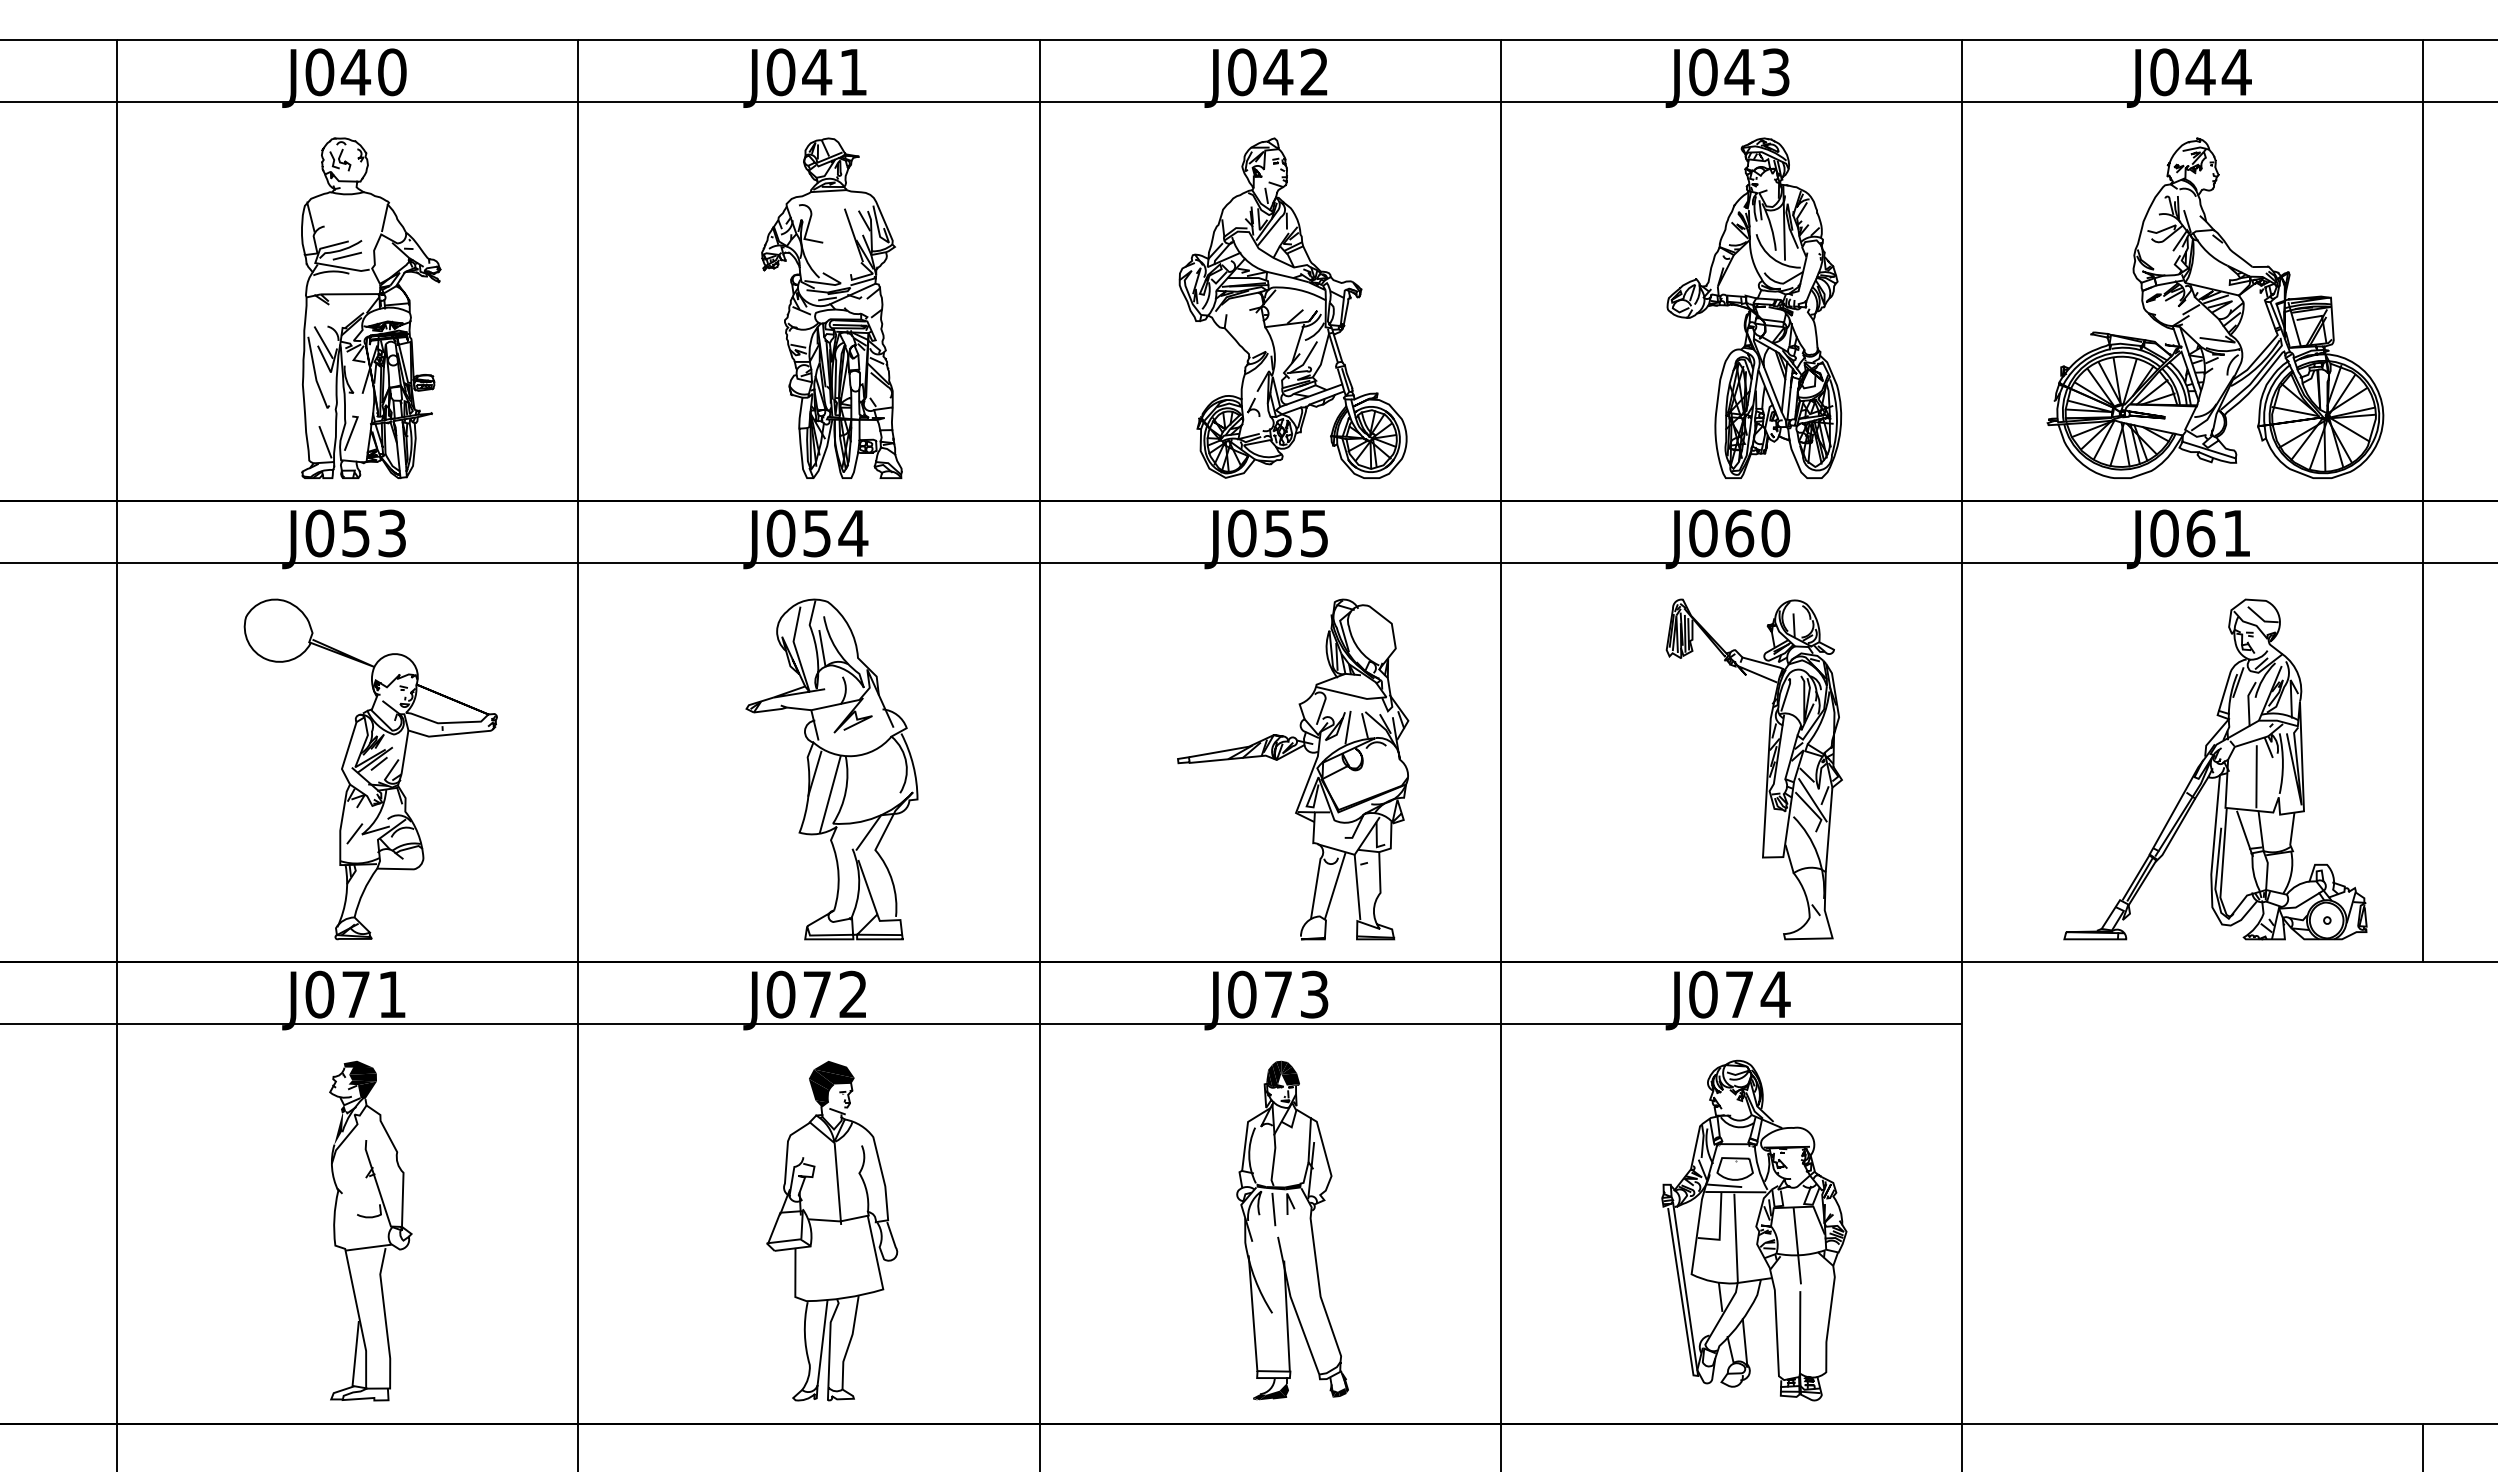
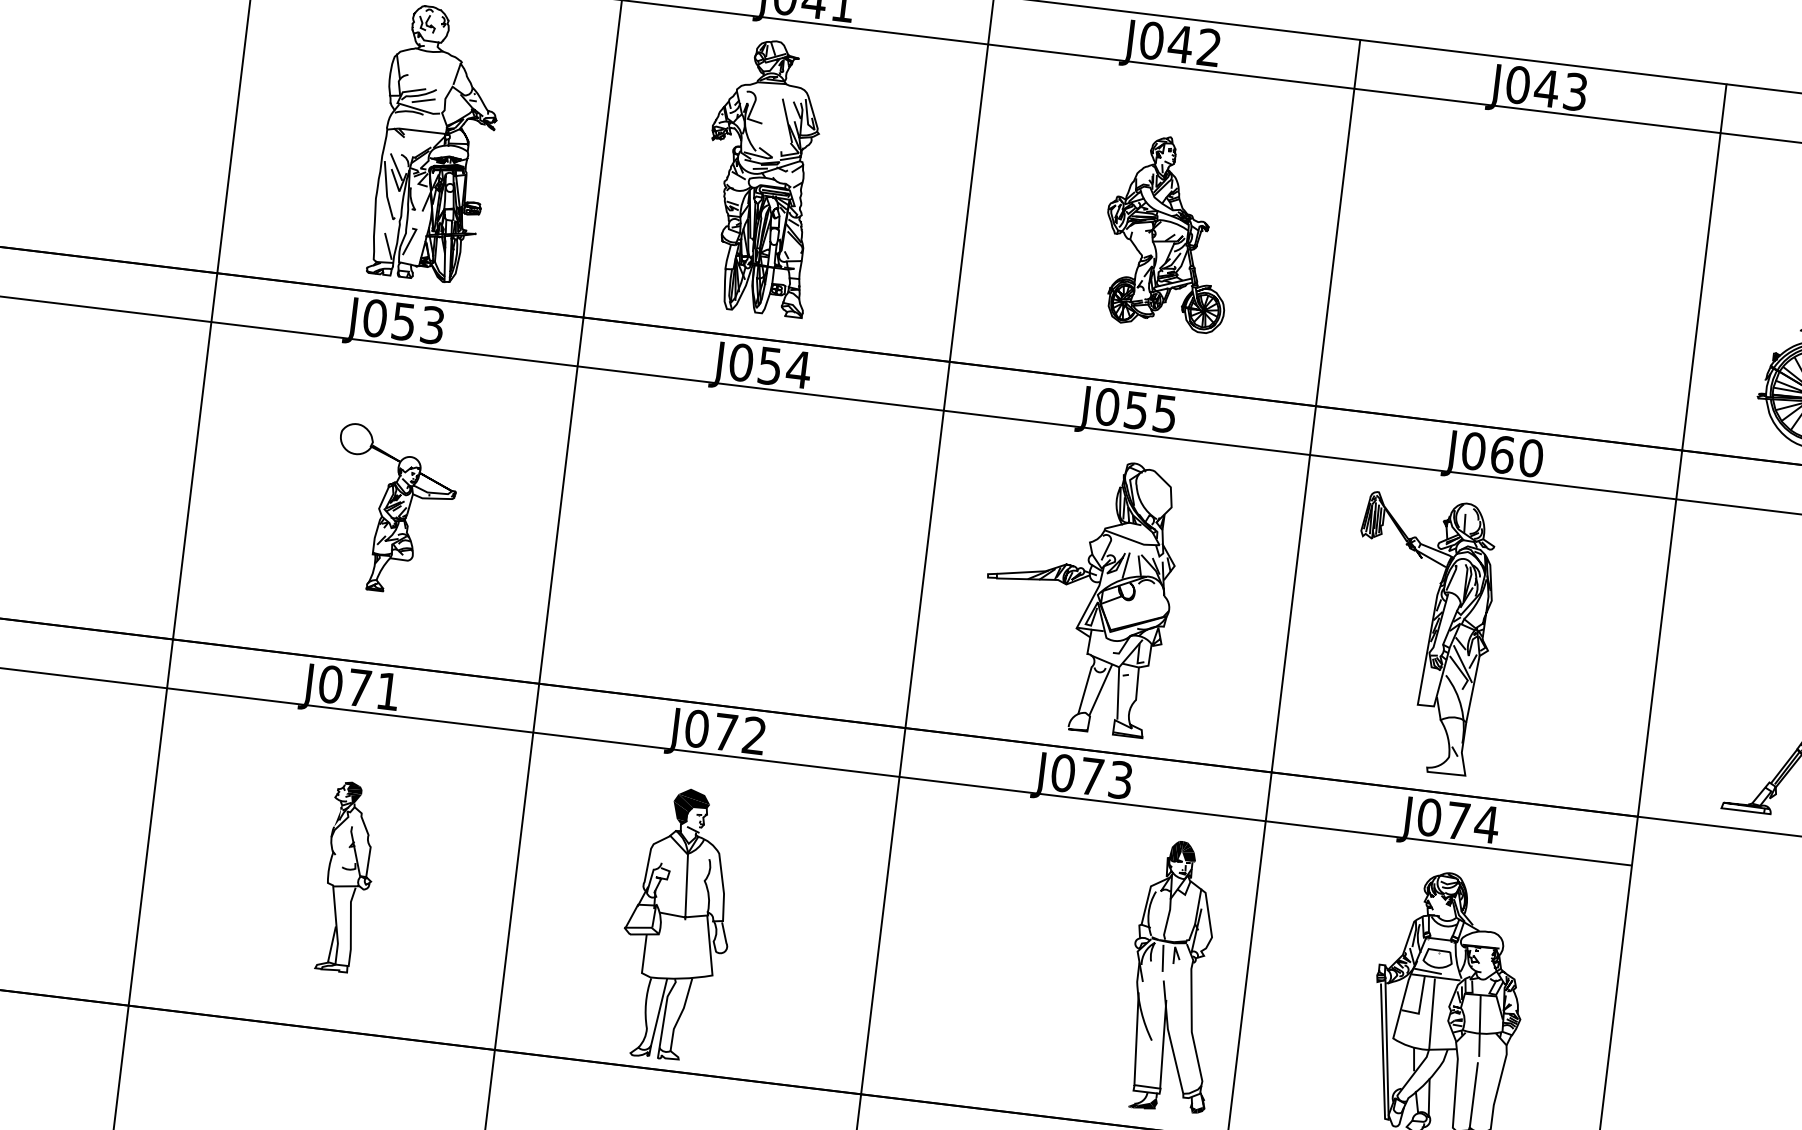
part: (831, 307) -> (762, 175), moved
part: (1292, 307) -> (1169, 232), size x0.7
part: (1754, 307) -> (1536, 276), removed
part: (1287, 755) -> (1075, 581), moved
part: (370, 769) -> (392, 510), size x0.6
part: (831, 769) -> (758, 554), removed
part: (1766, 771) -> (1428, 636), moved
part: (1292, 1230) -> (1175, 976), moved
part: (370, 1231) -> (348, 877), size x0.7
part: (832, 1231) -> (677, 924), moved

